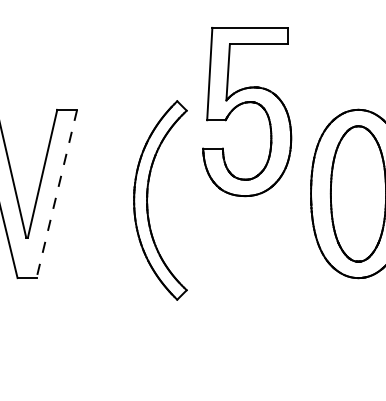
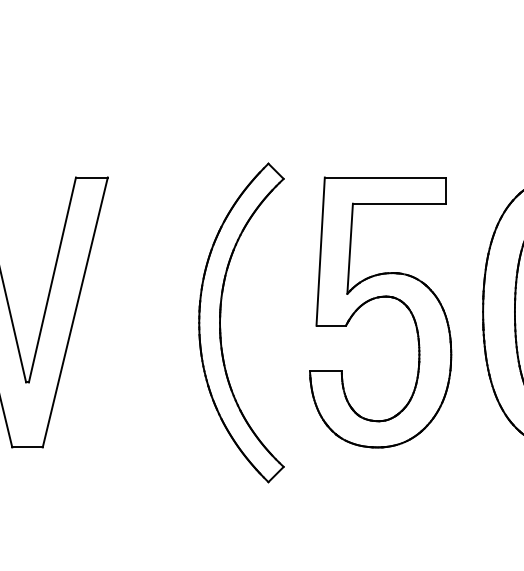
part: (243, 104) -> (374, 300), moved
line: (56, 193) -> (74, 311), dashed -> solid

